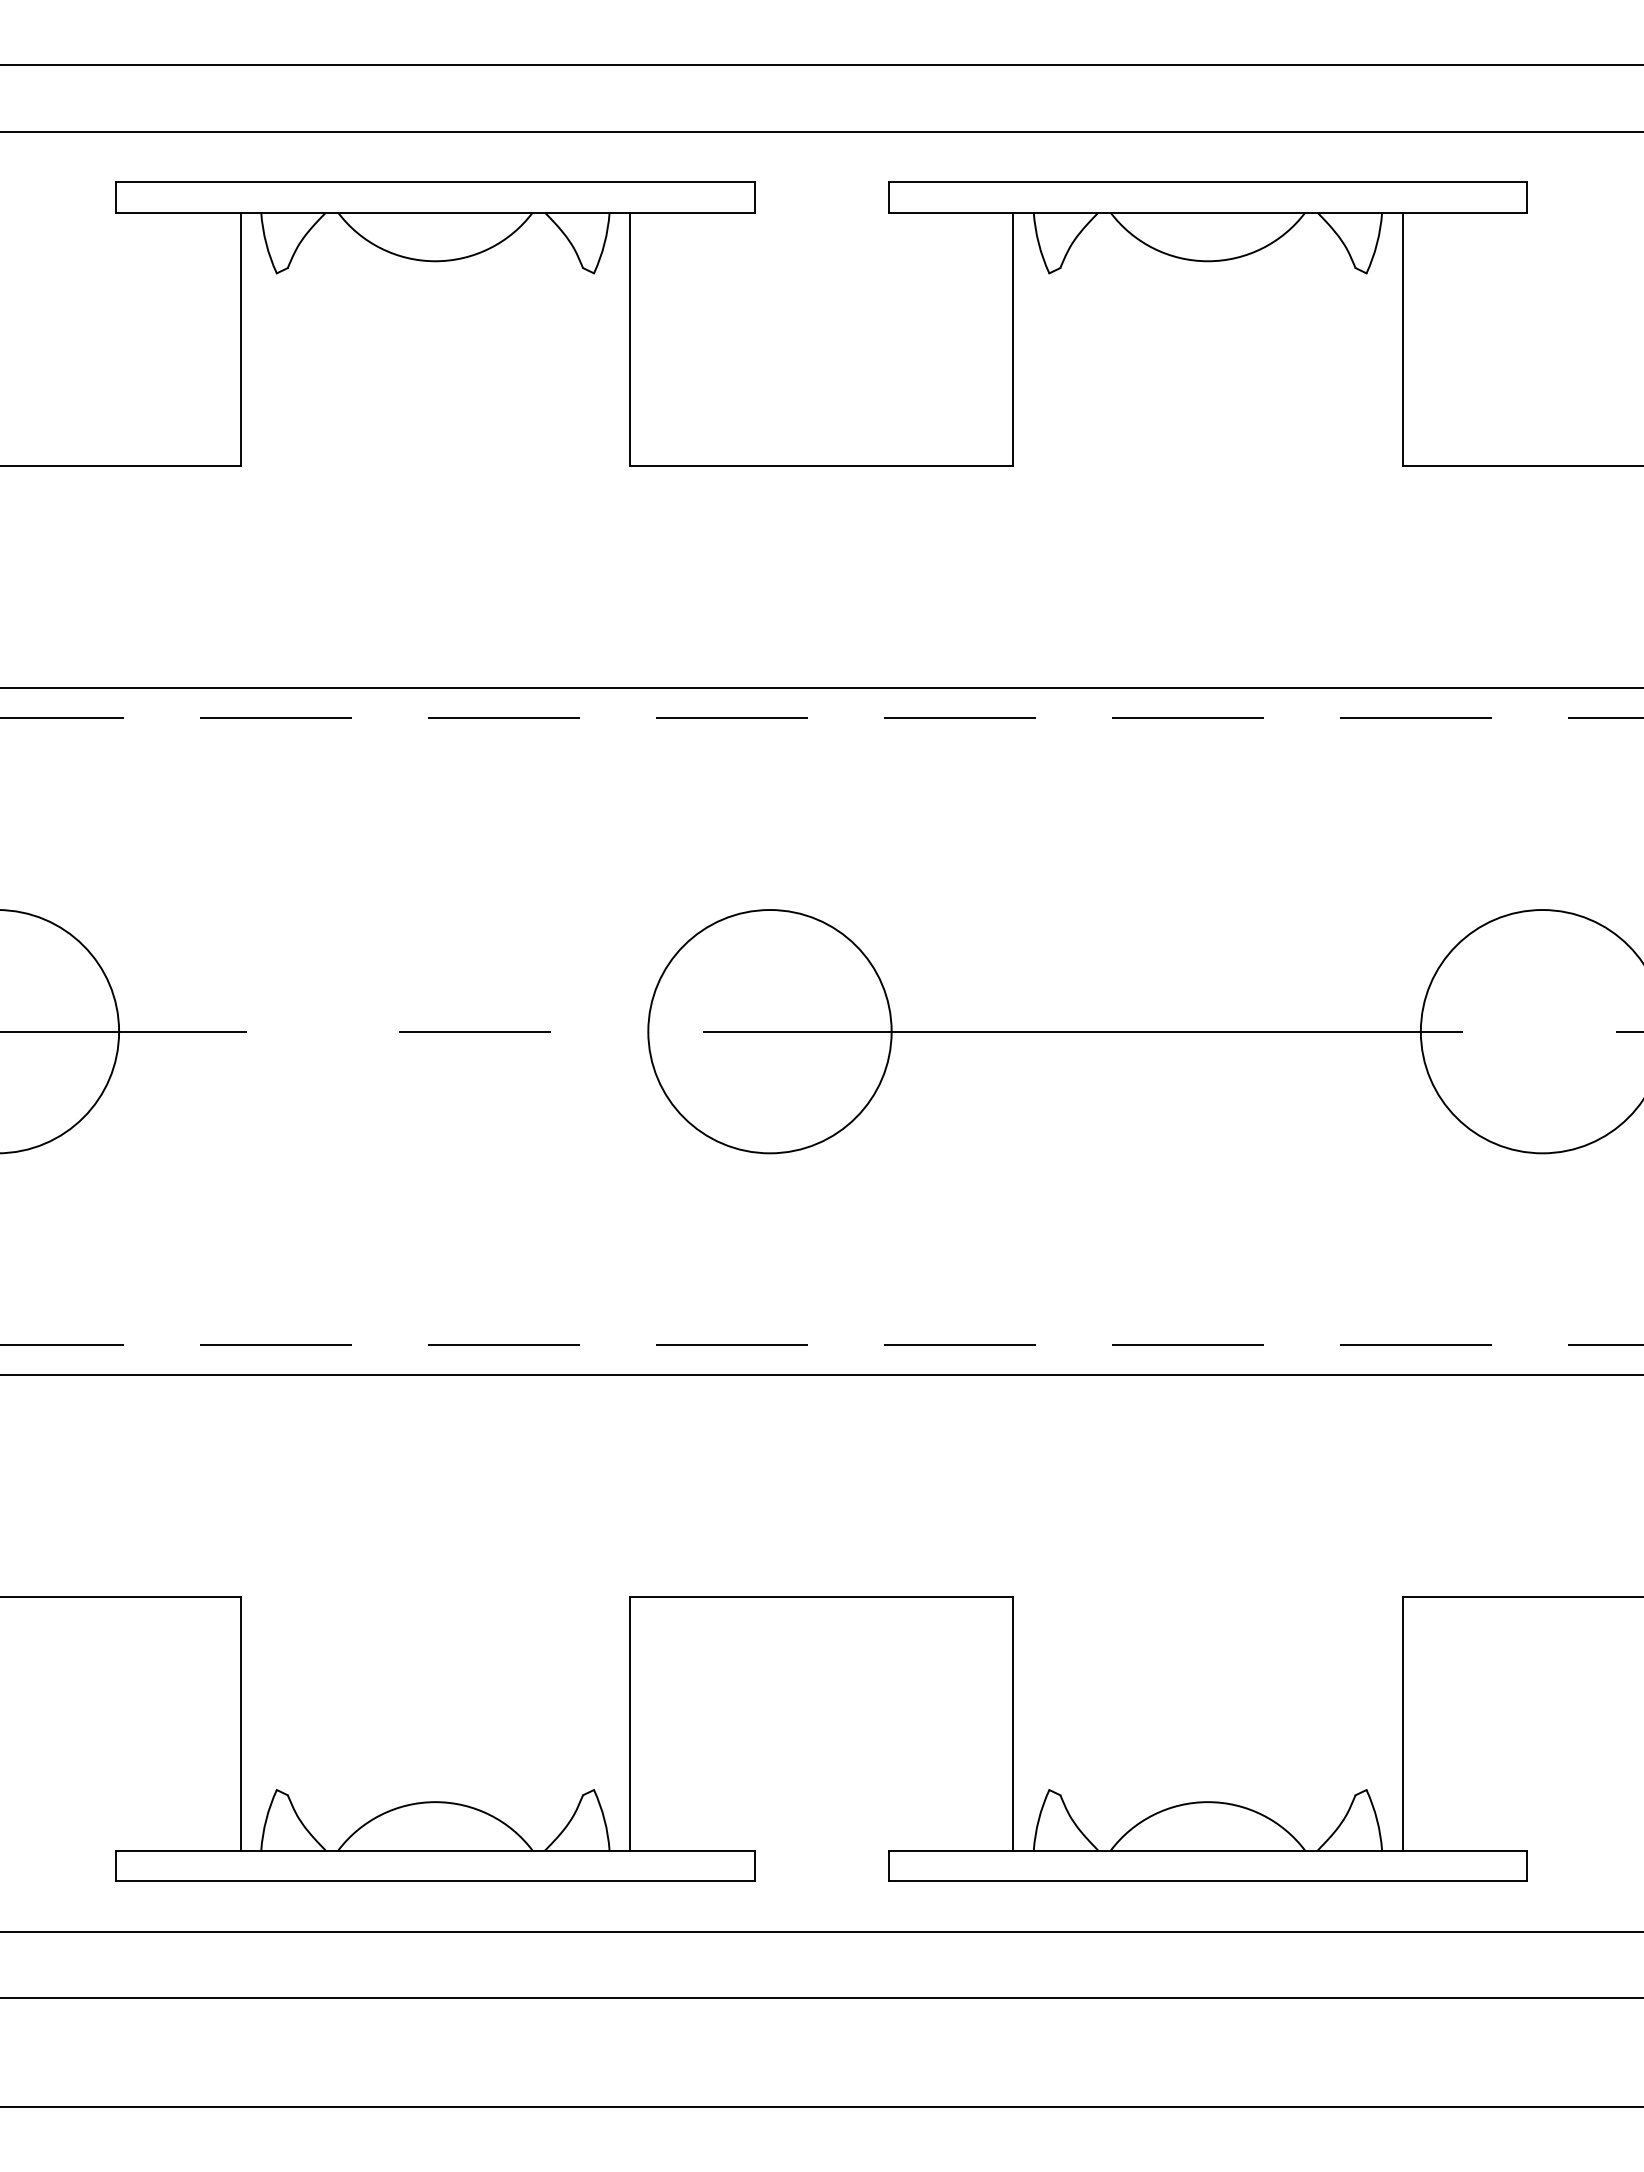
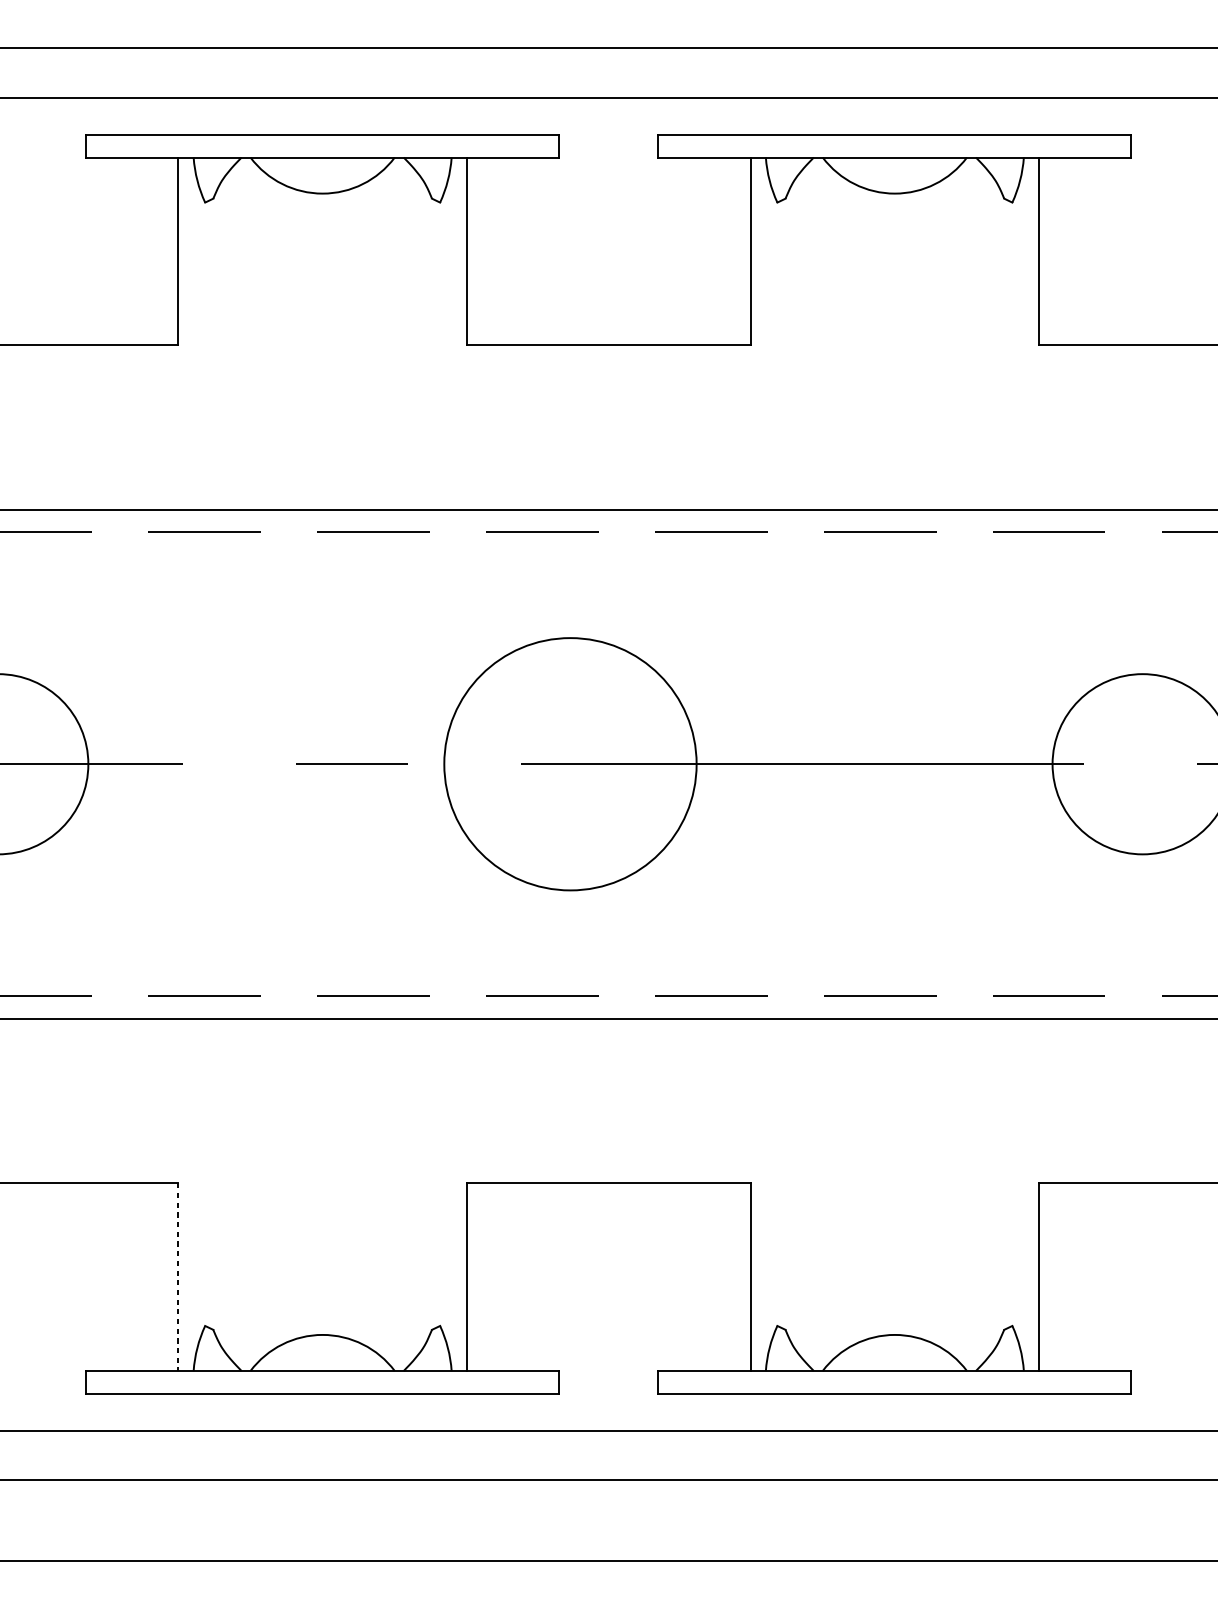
circle: (769, 1031) -> (570, 764), size x1.4
line: (240, 1724) -> (178, 1277), solid -> dashed

